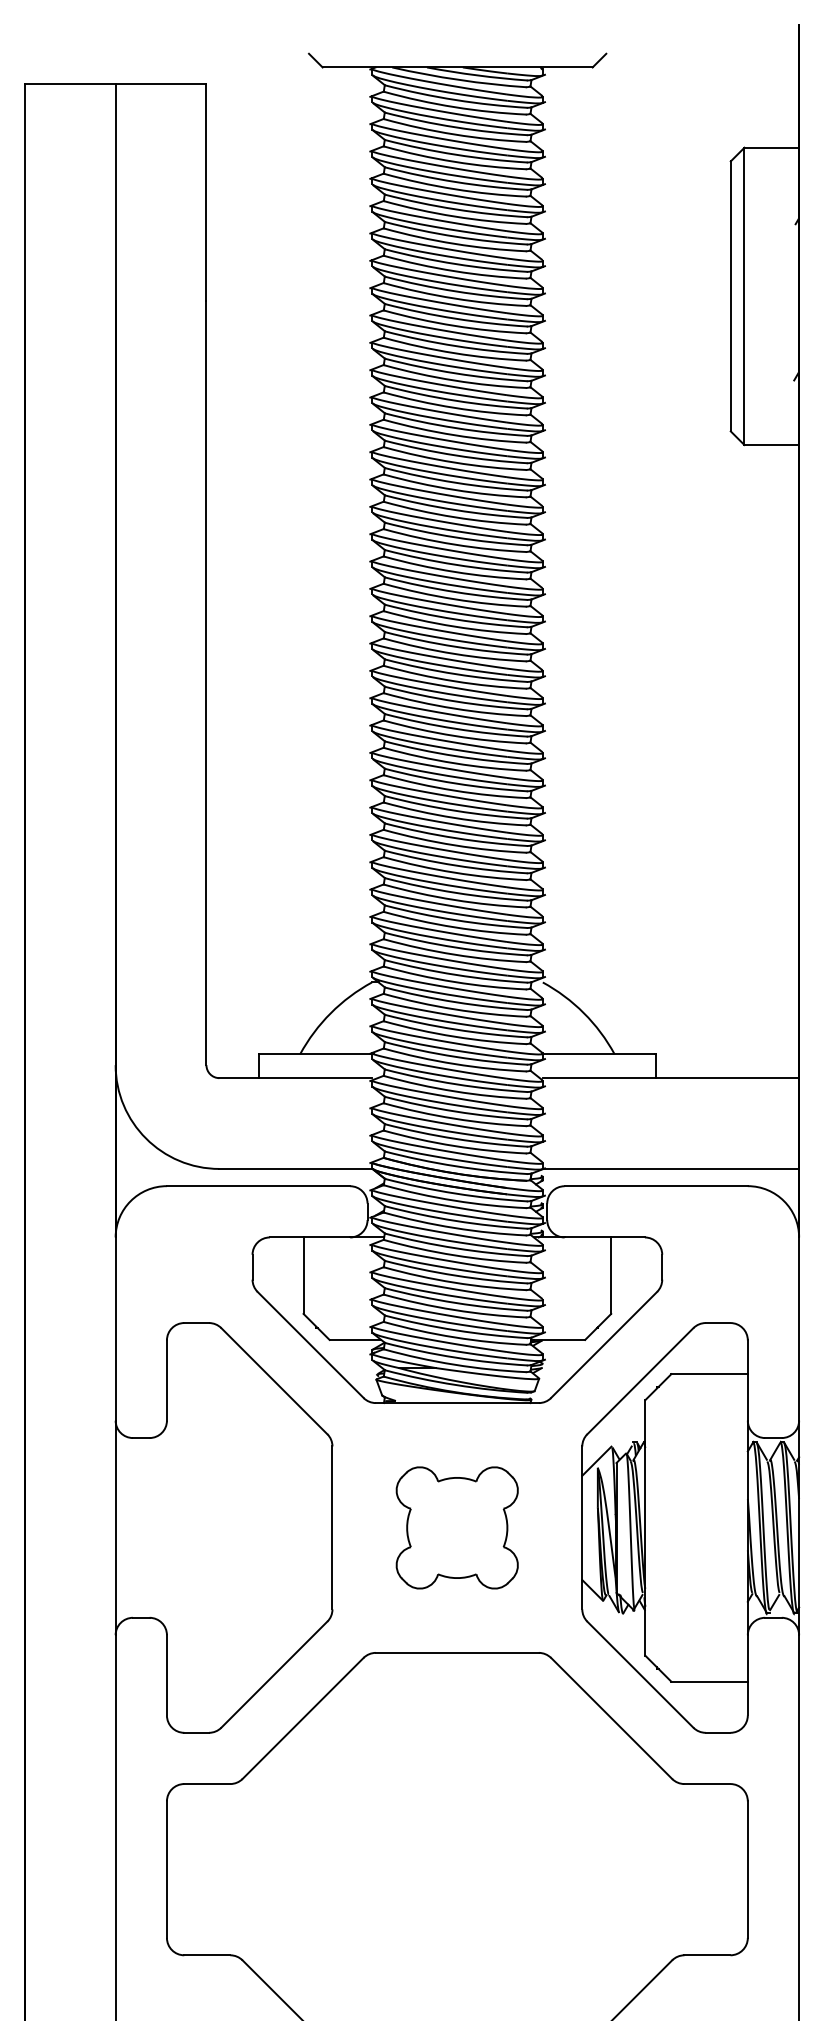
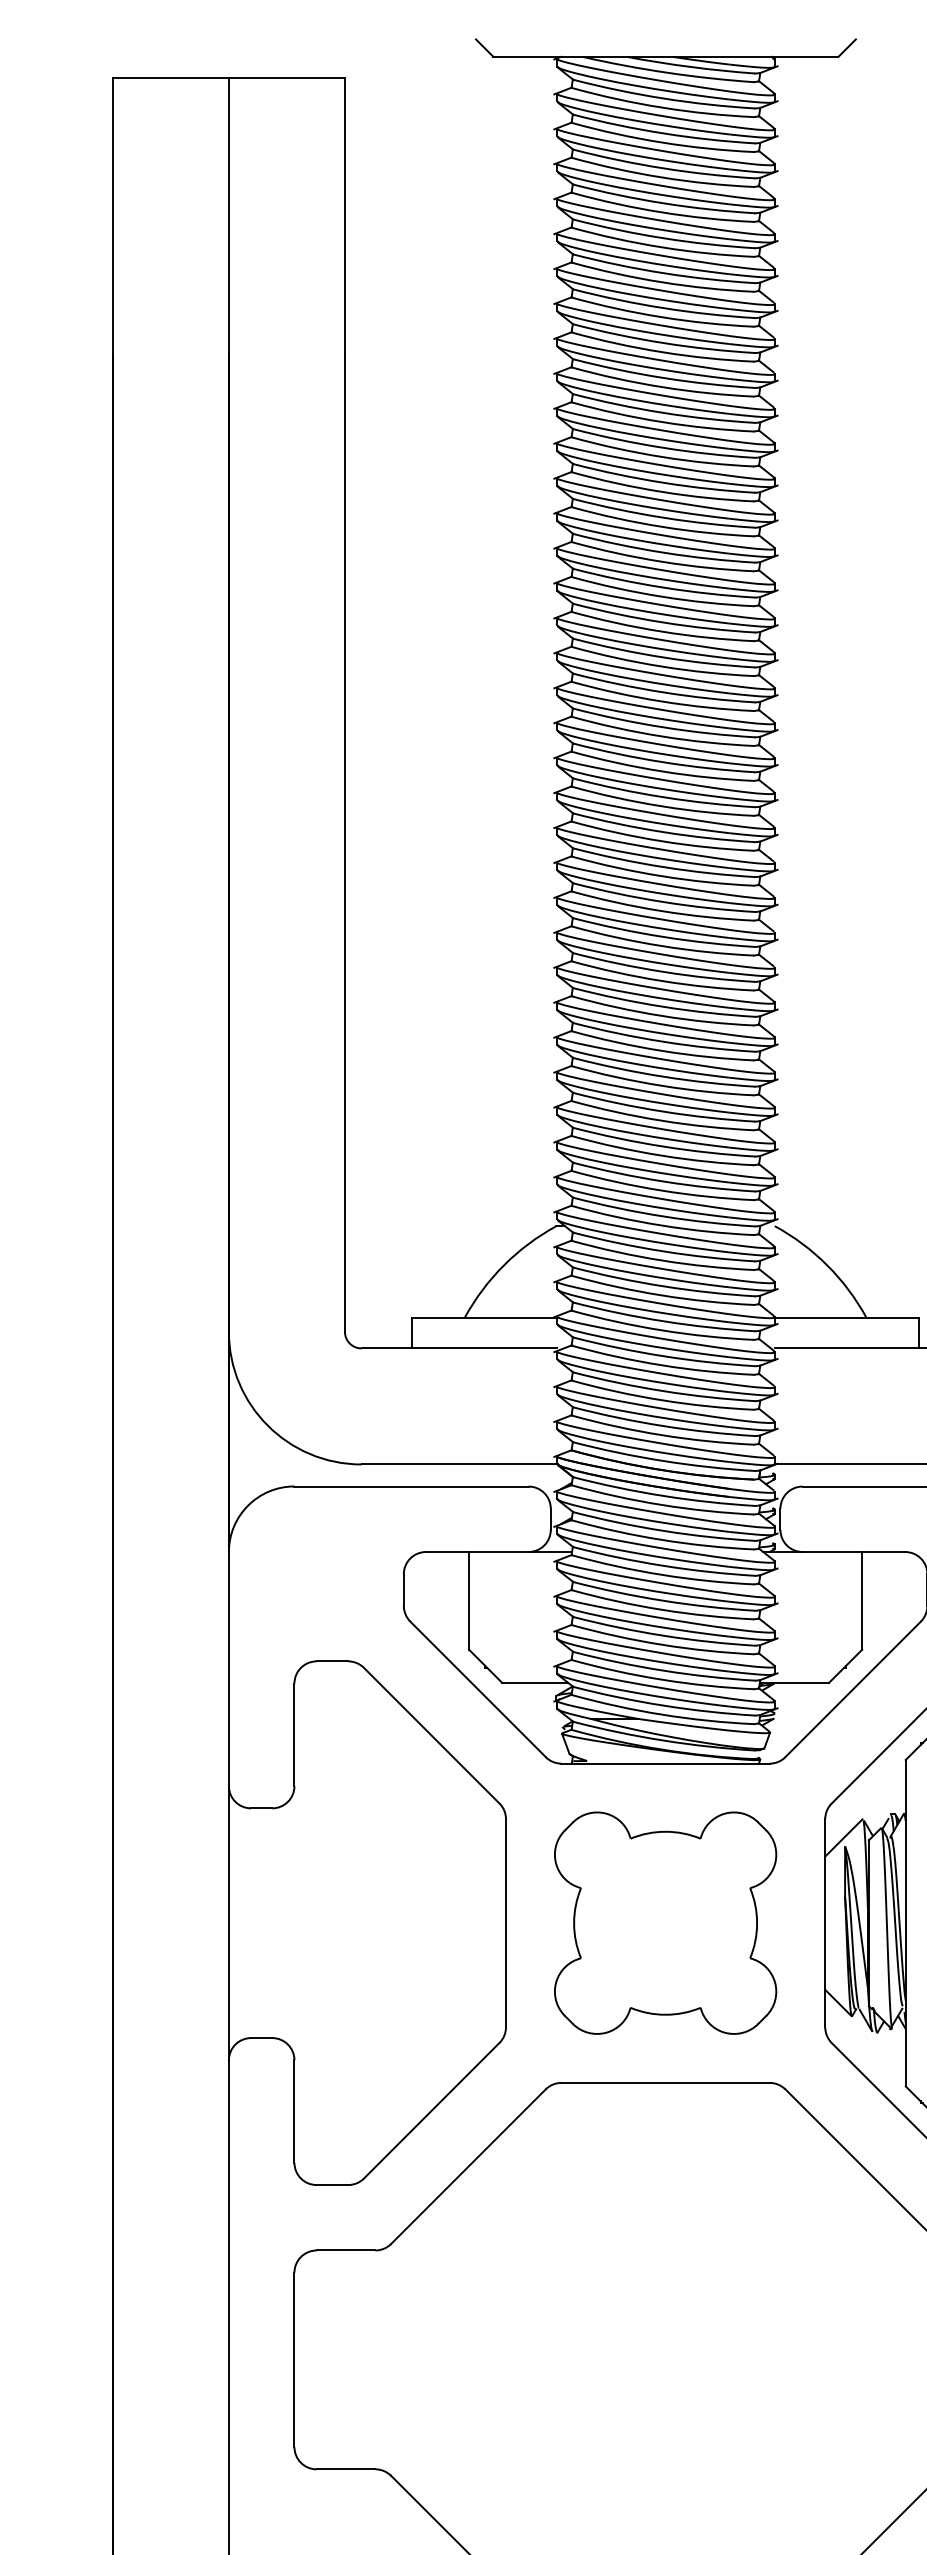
part: (456, 1527) -> (664, 1922), size x1.43

